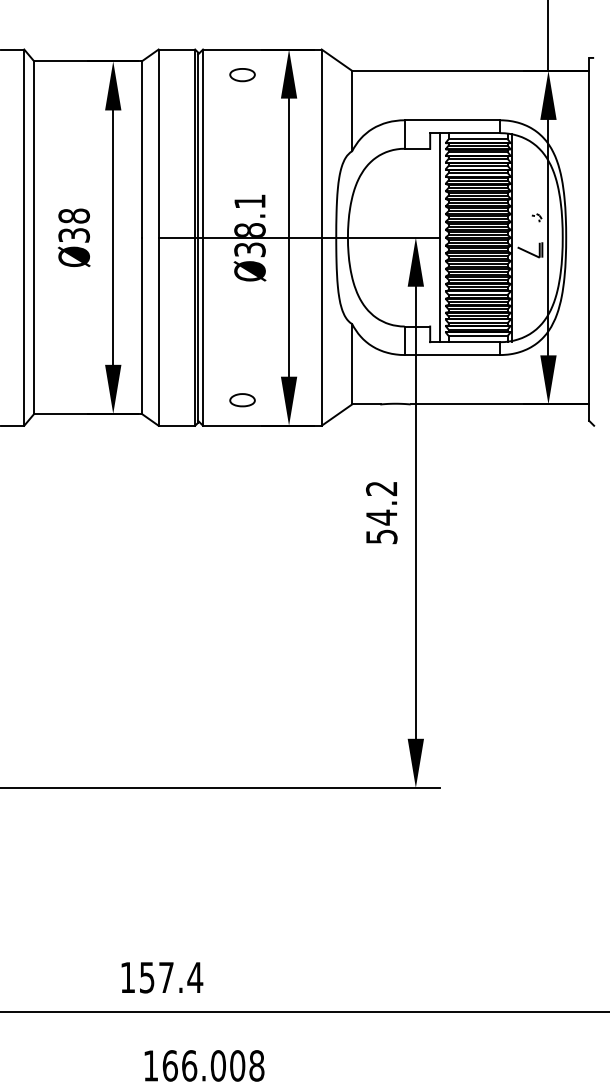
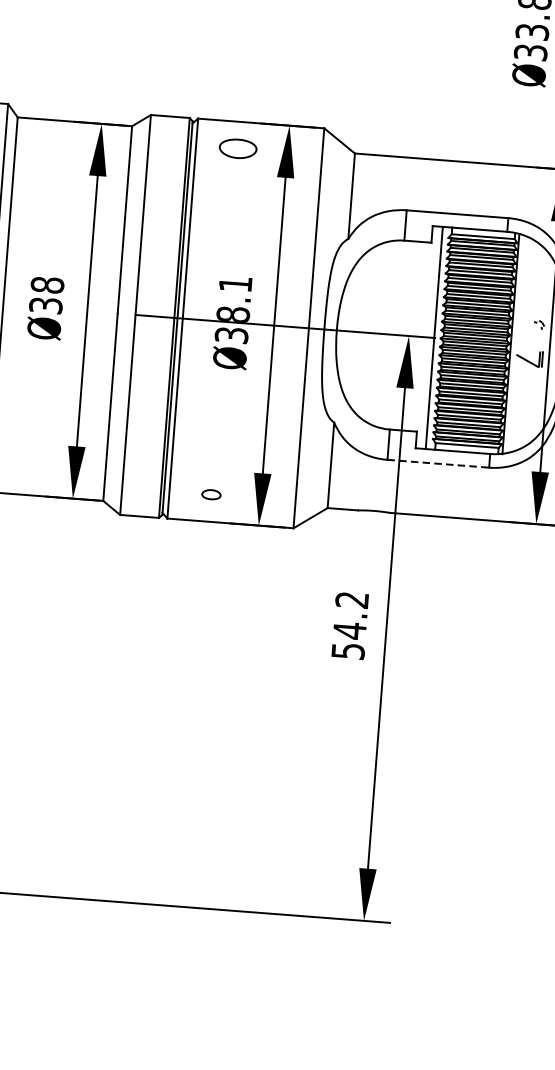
part: (242, 75) -> (237, 149), size x1.4
line: (452, 355) -> (438, 464), solid -> dashed
part: (242, 400) -> (211, 494), size x0.7

